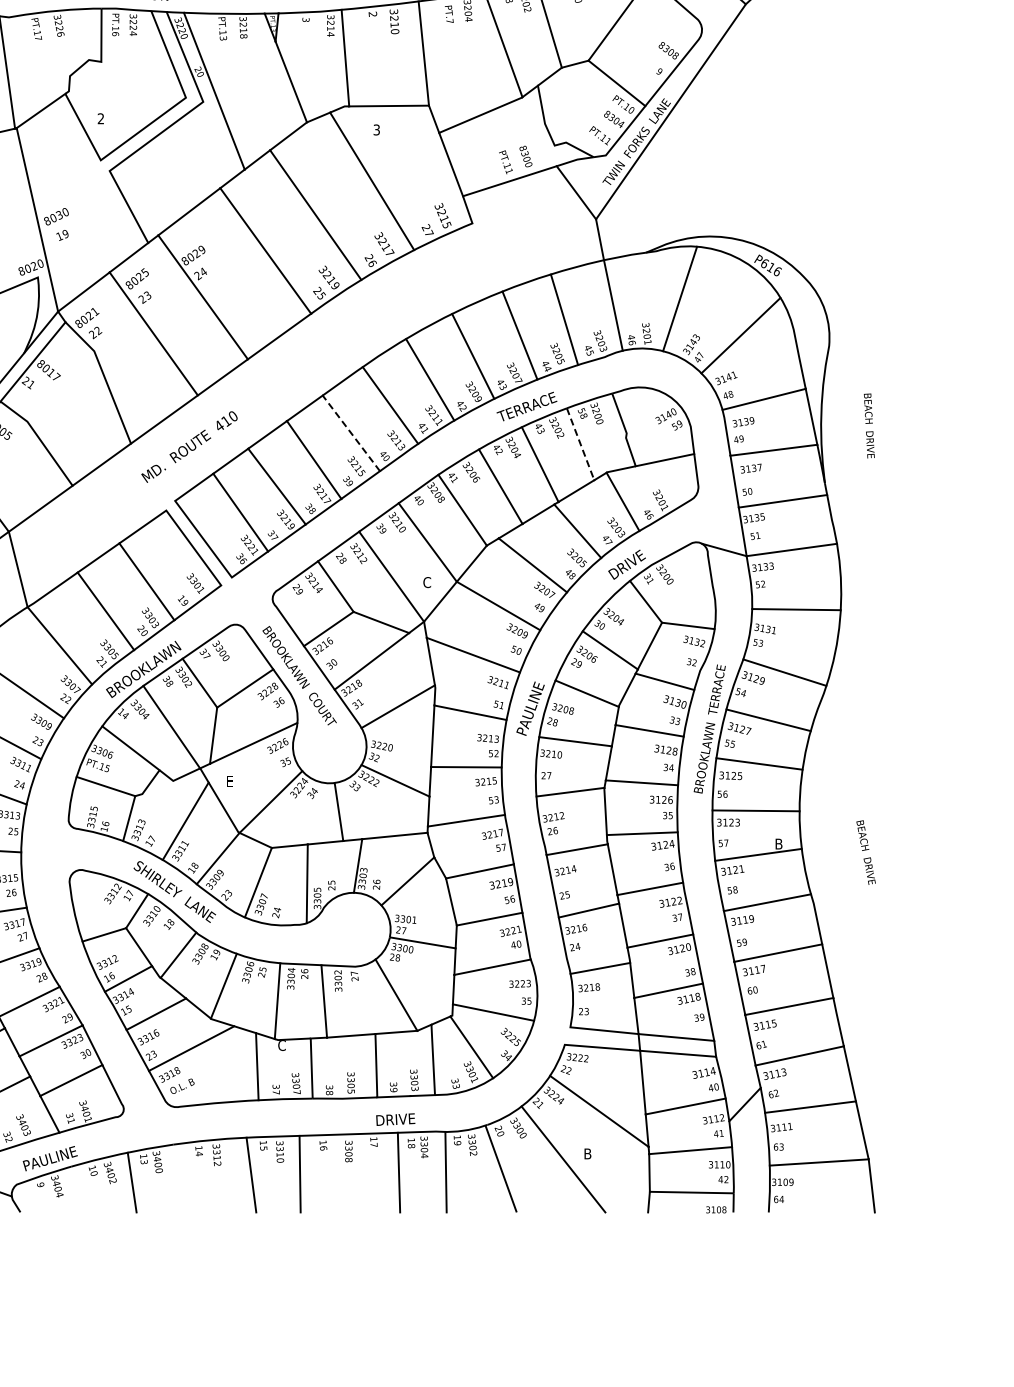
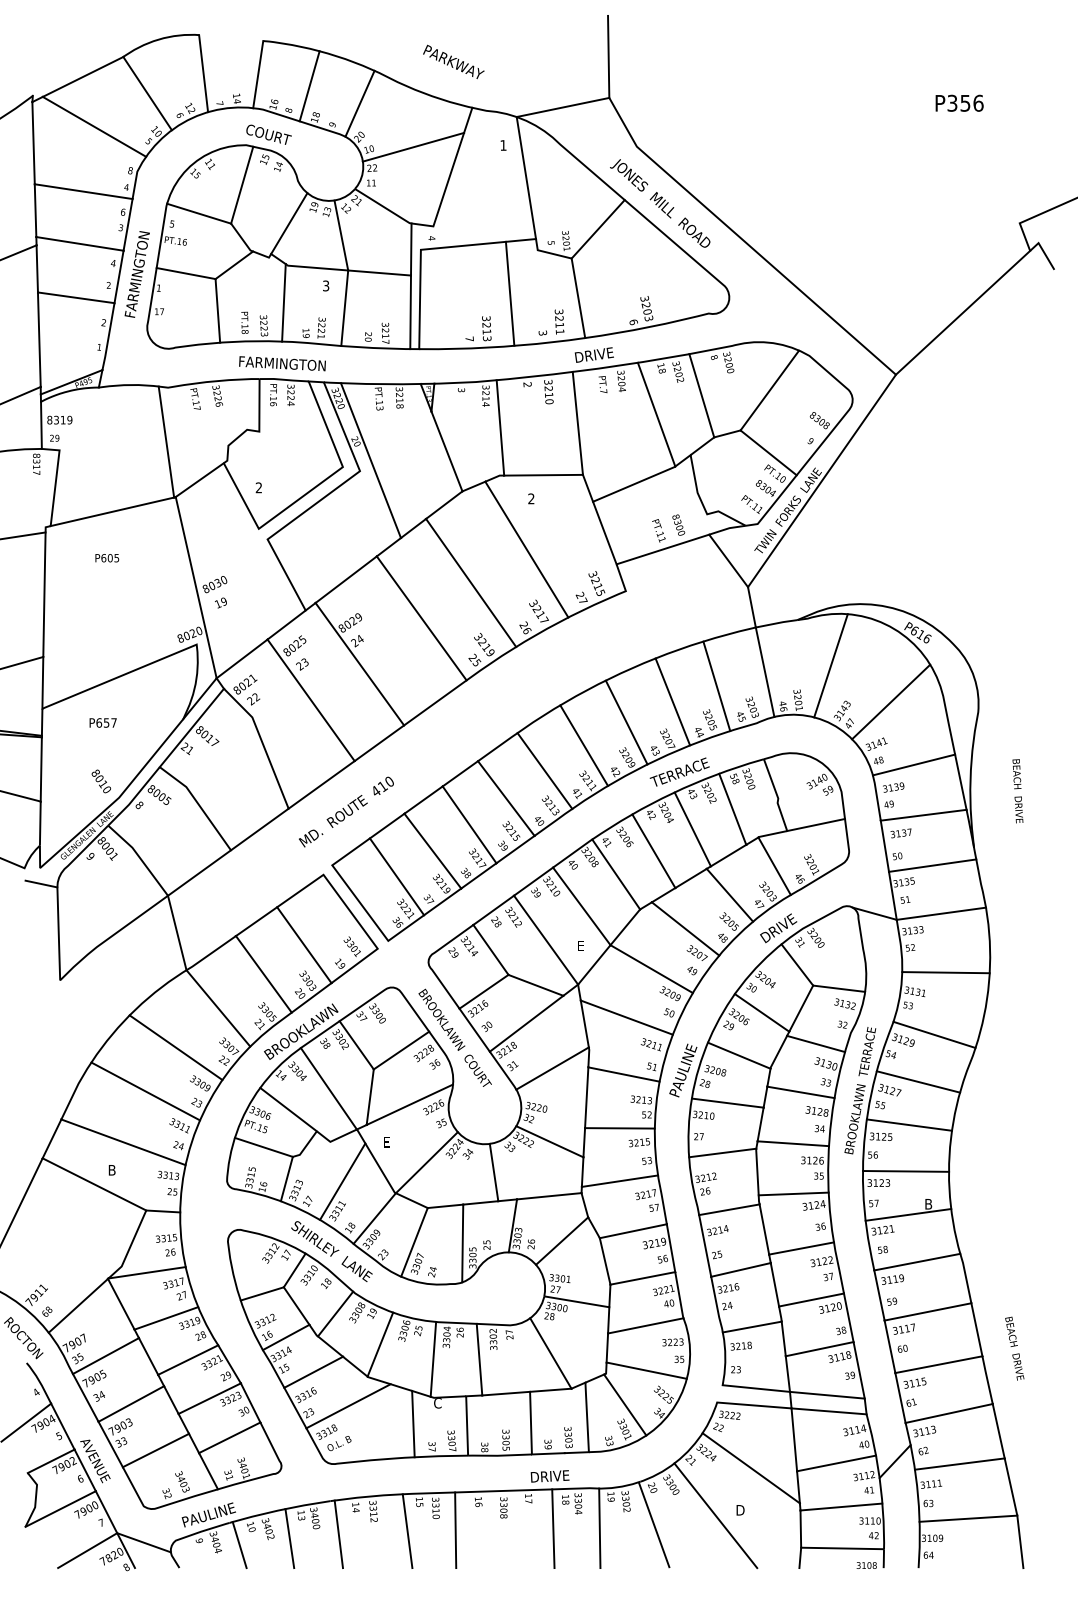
text: (376, 130) -> (531, 499), 3 -> 2
line: (351, 433) -> (506, 798), dashed -> solid
line: (580, 444) -> (732, 809), dashed -> solid
text: (427, 582) -> (581, 945), C -> E
text: (865, 852) -> (1014, 1348), moved
text: (589, 1154) -> (741, 1510), B -> D
line: (181, 1178) -> (338, 1534), added
line: (81, 1189) -> (239, 1545), added

